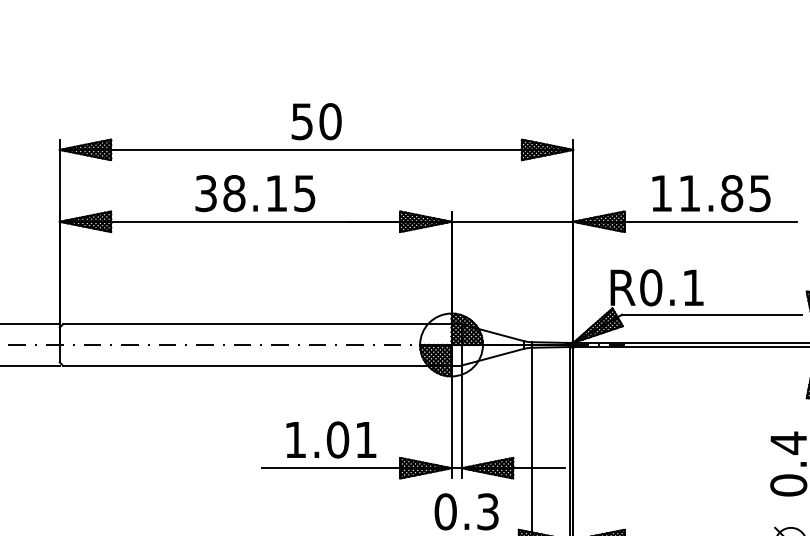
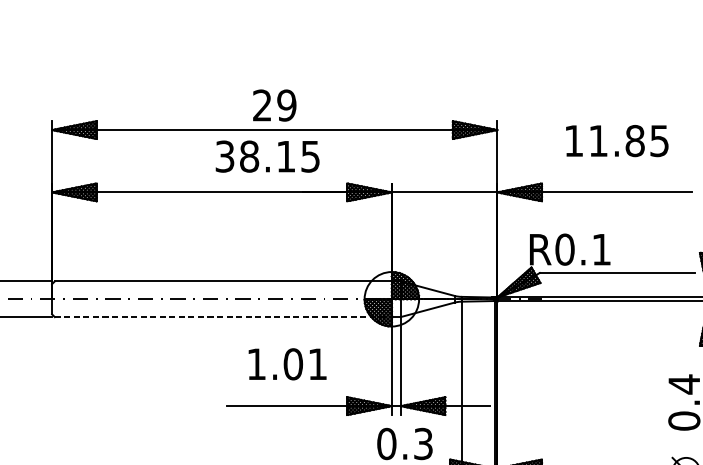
text: (316, 121) -> (274, 105), 50 -> 29
text: (255, 193) -> (267, 156), moved
text: (711, 193) -> (617, 140), moved
line: (257, 365) -> (223, 317), solid -> dashed
text: (331, 439) -> (287, 363), moved

